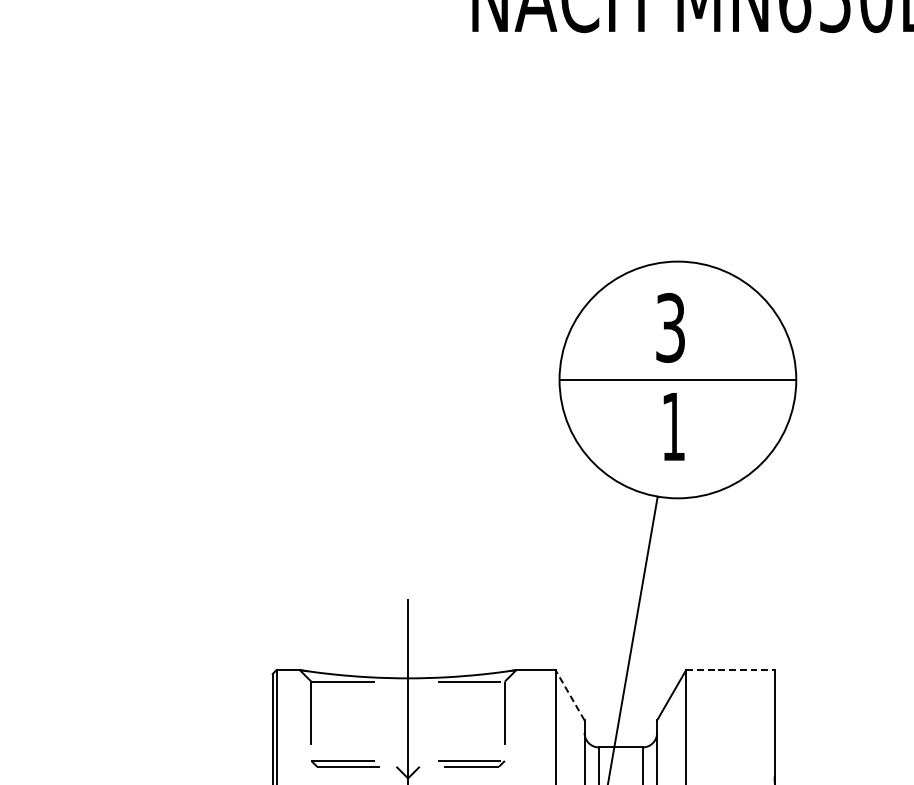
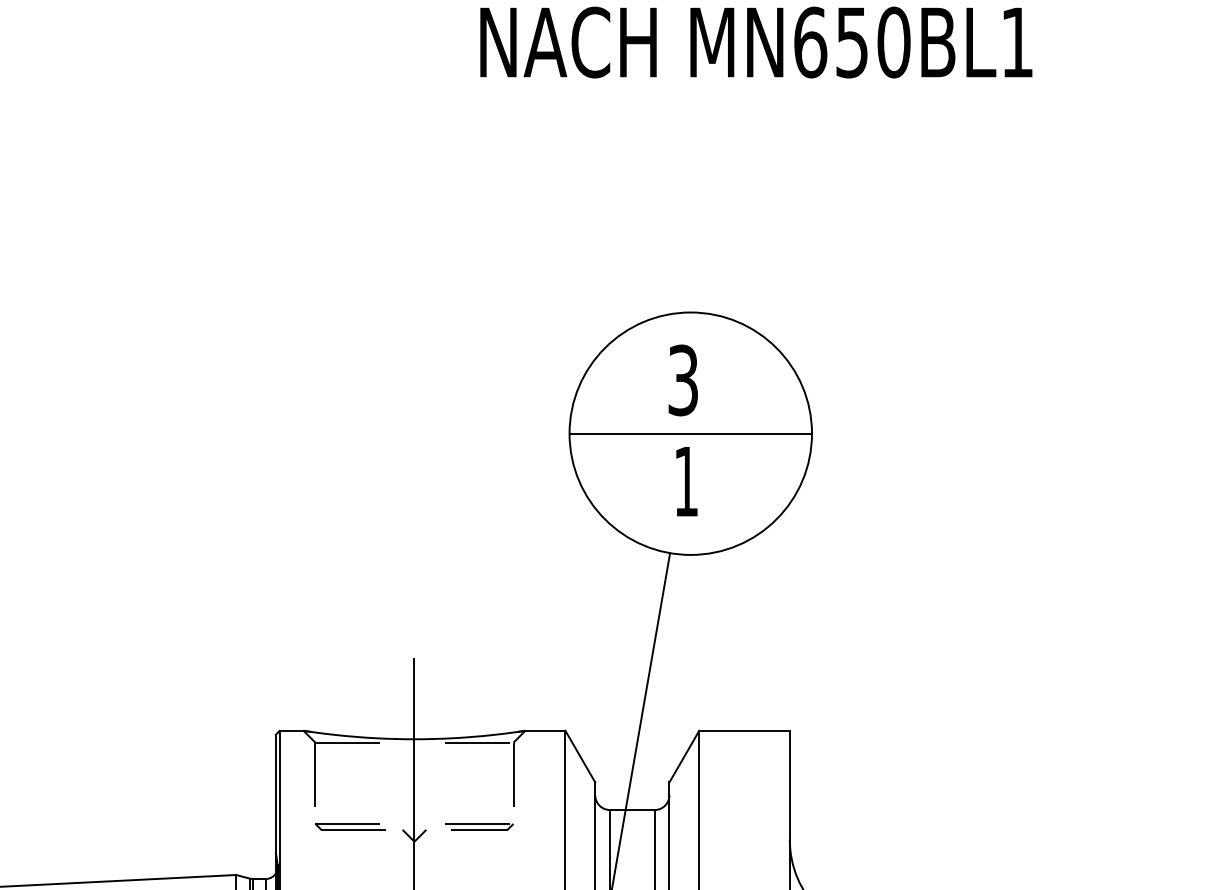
line: (731, 669) -> (745, 730), dashed -> solid
line: (570, 695) -> (580, 756), dashed -> solid

